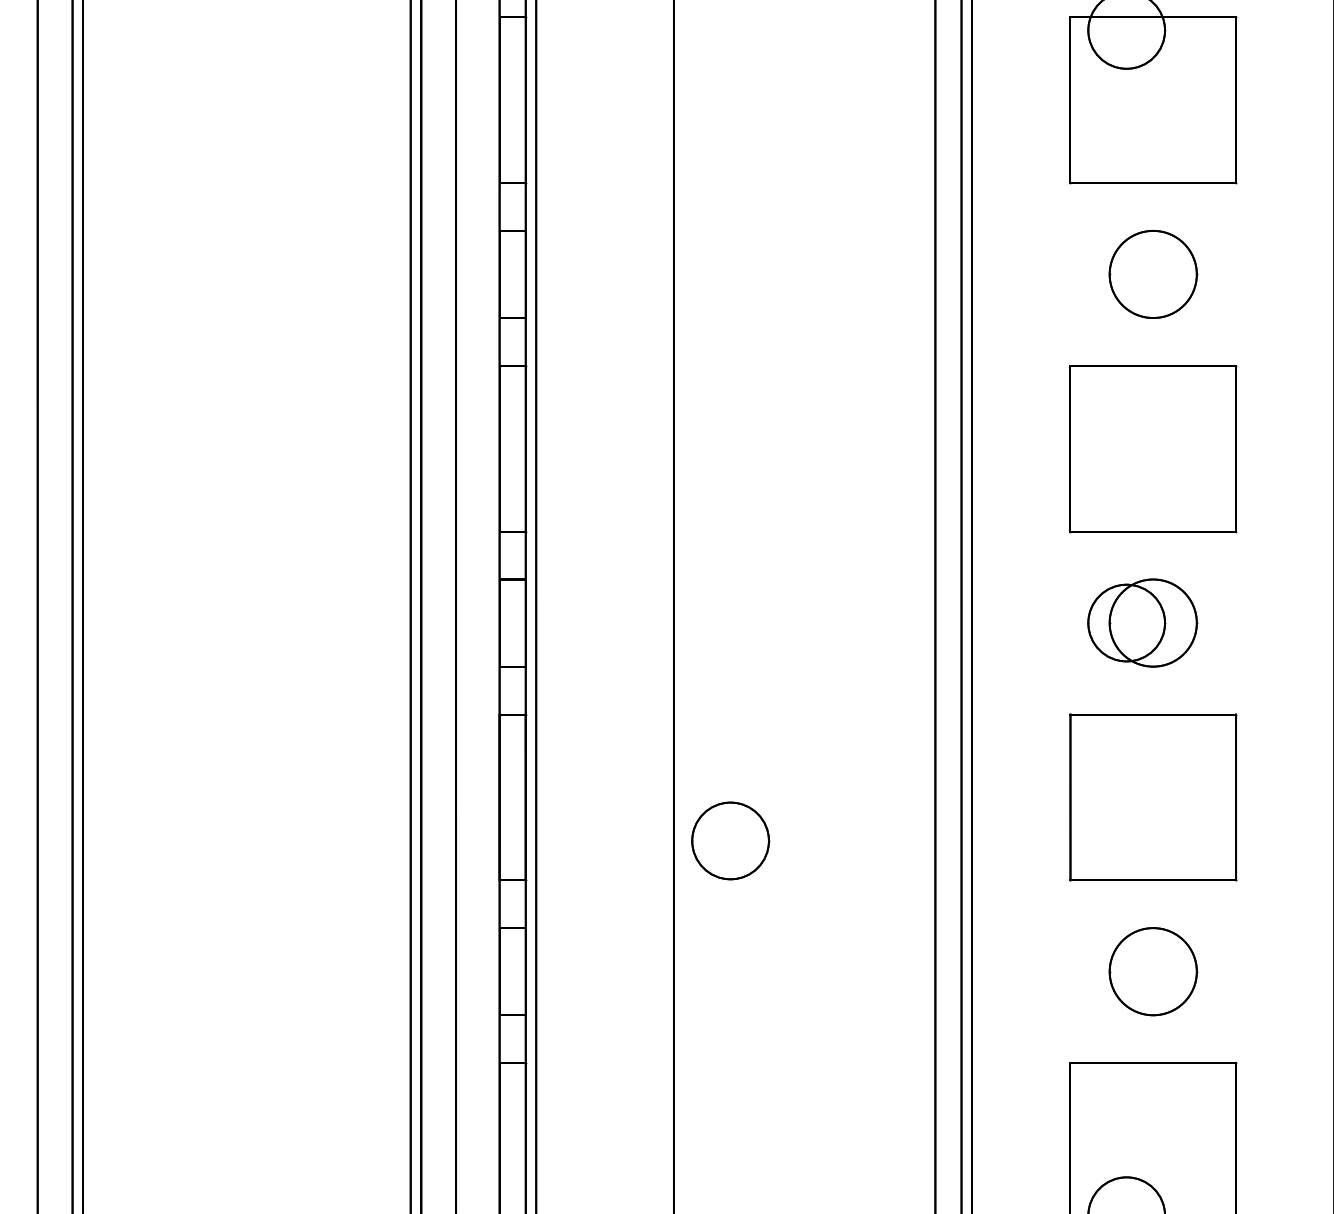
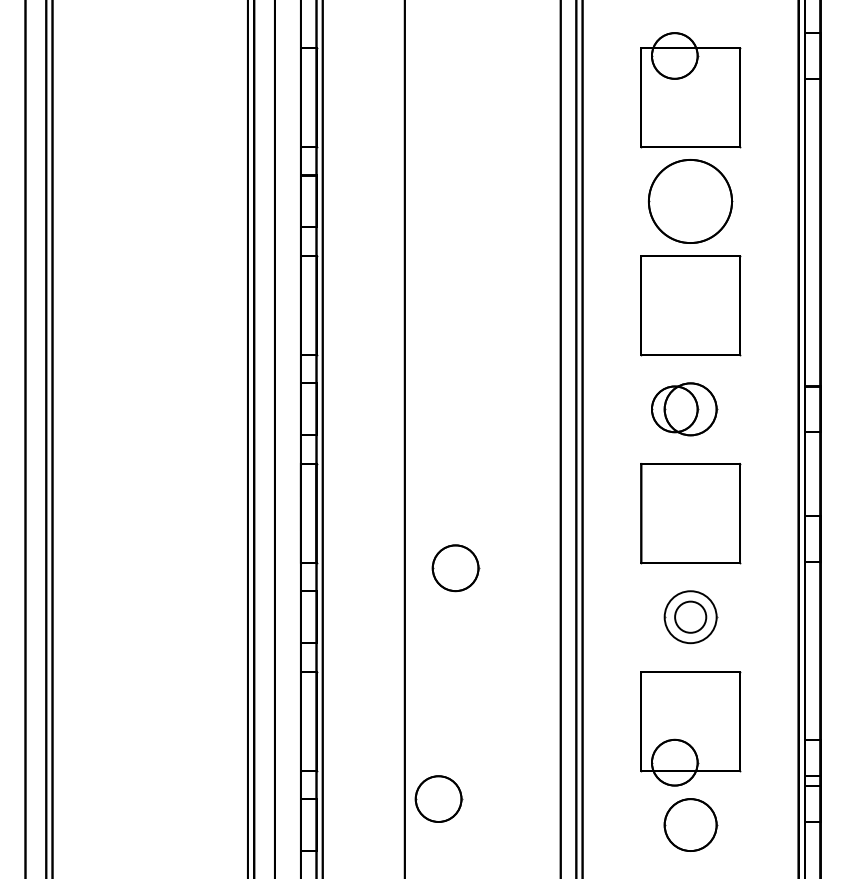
part: (1152, 274) -> (690, 201), size x1.6
part: (730, 841) -> (455, 568), moved
circle: (1152, 972) -> (690, 617), size x0.6

